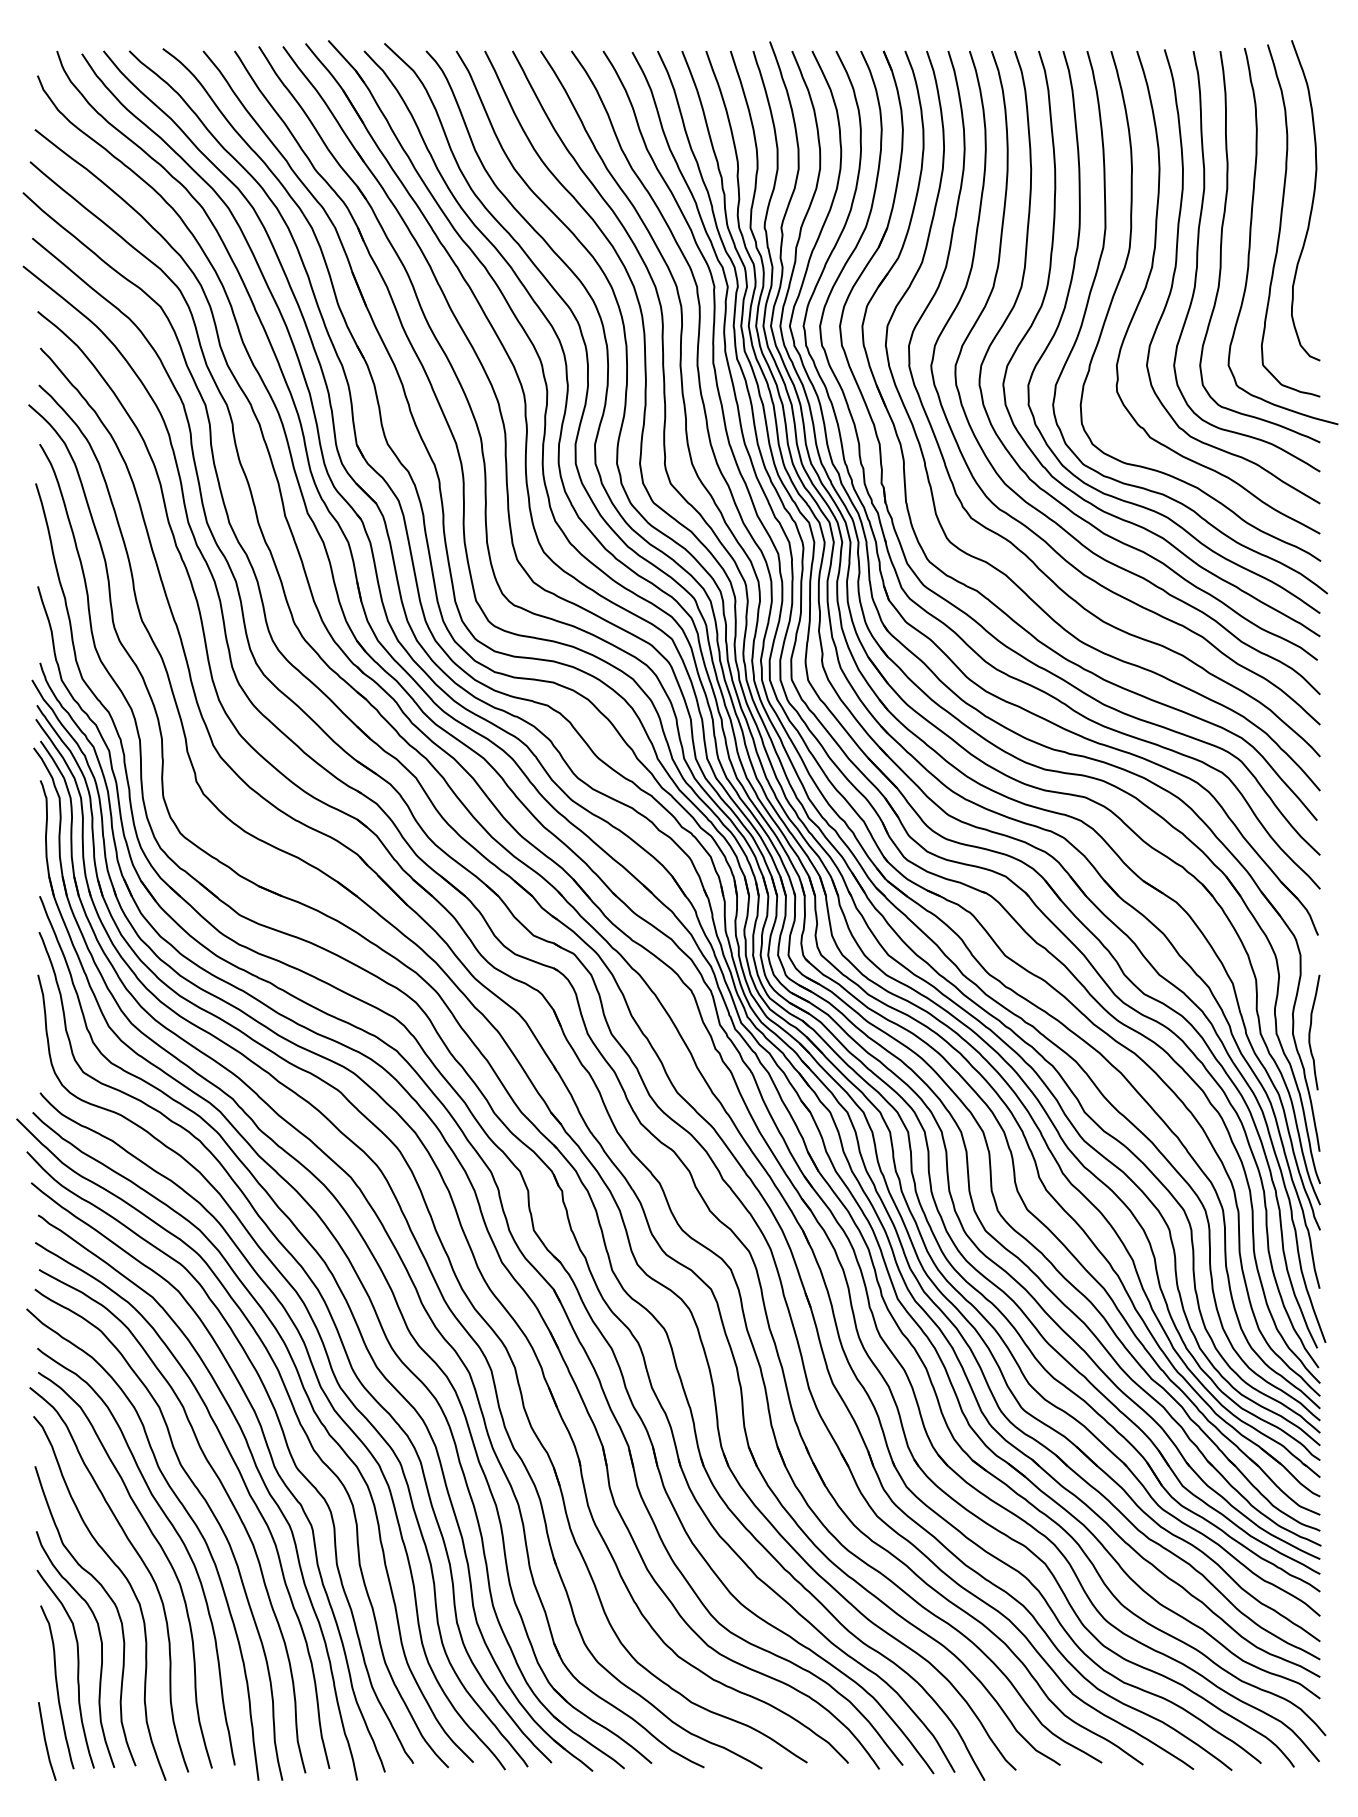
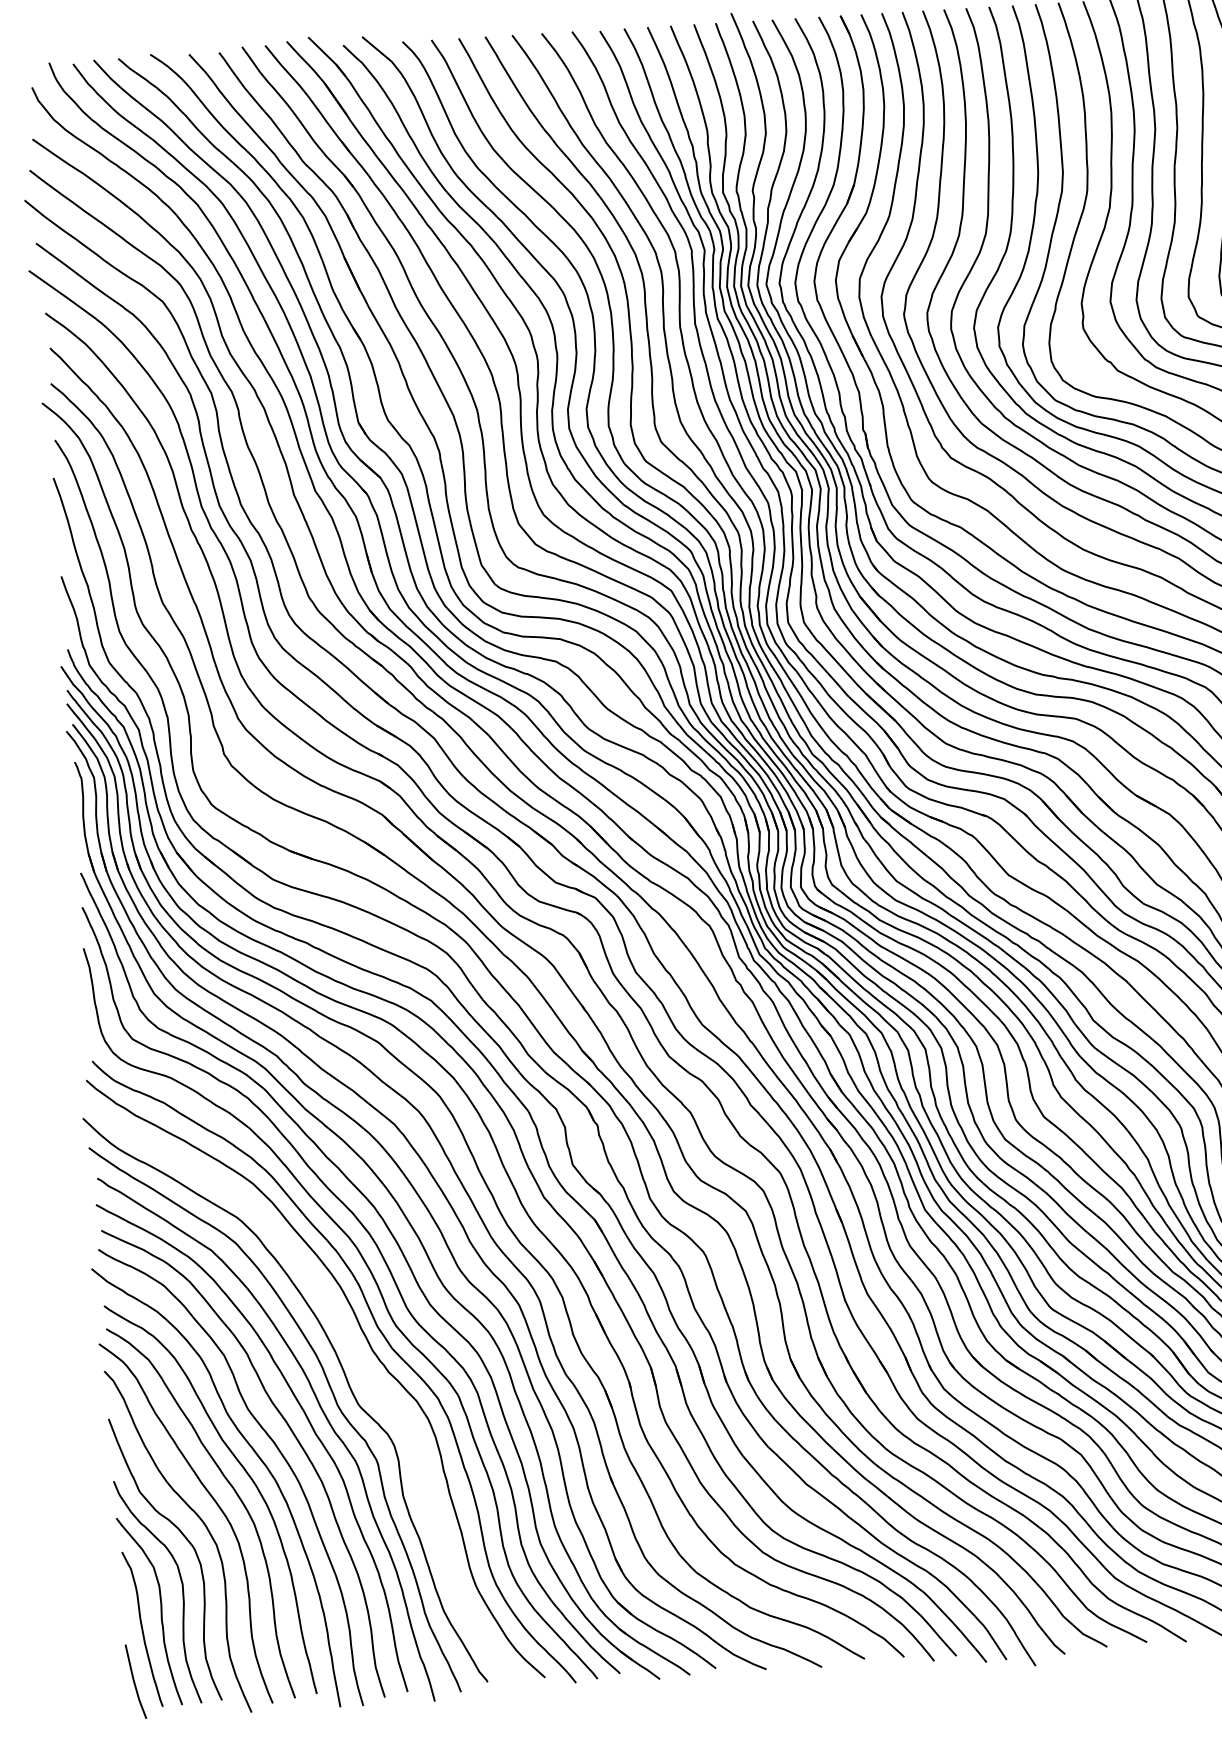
curve: (294, 1413) -> (353, 1353), removed

